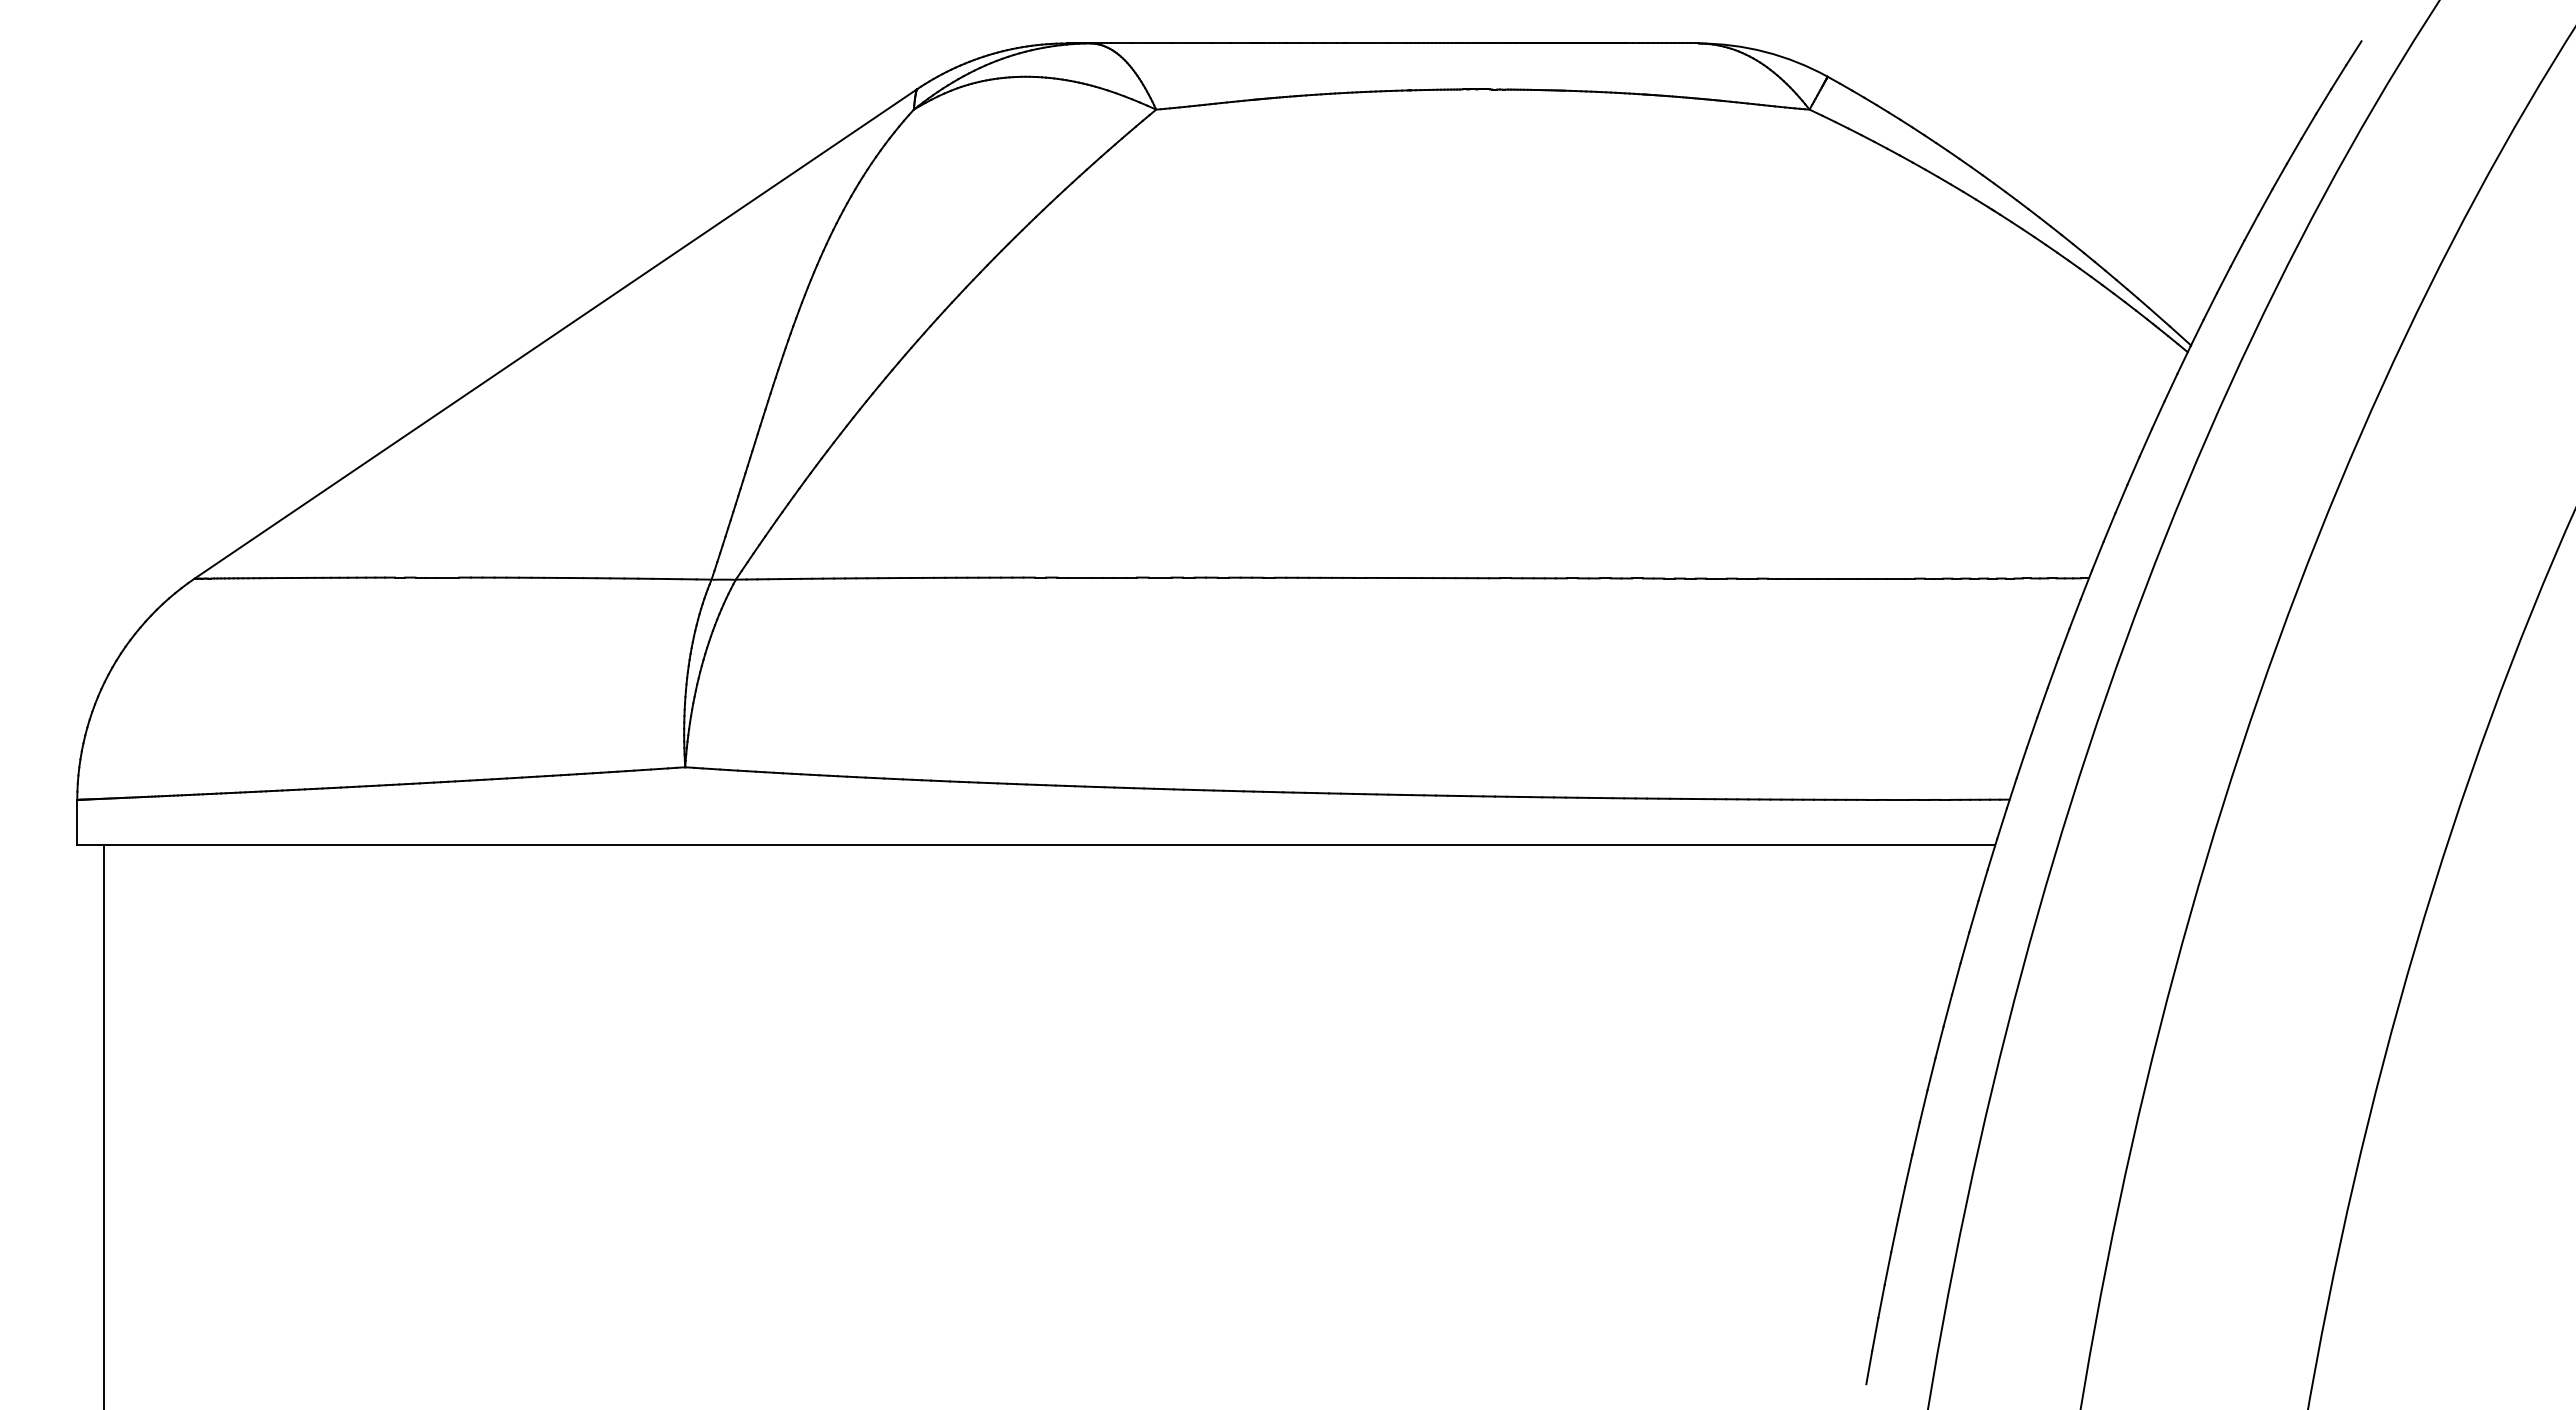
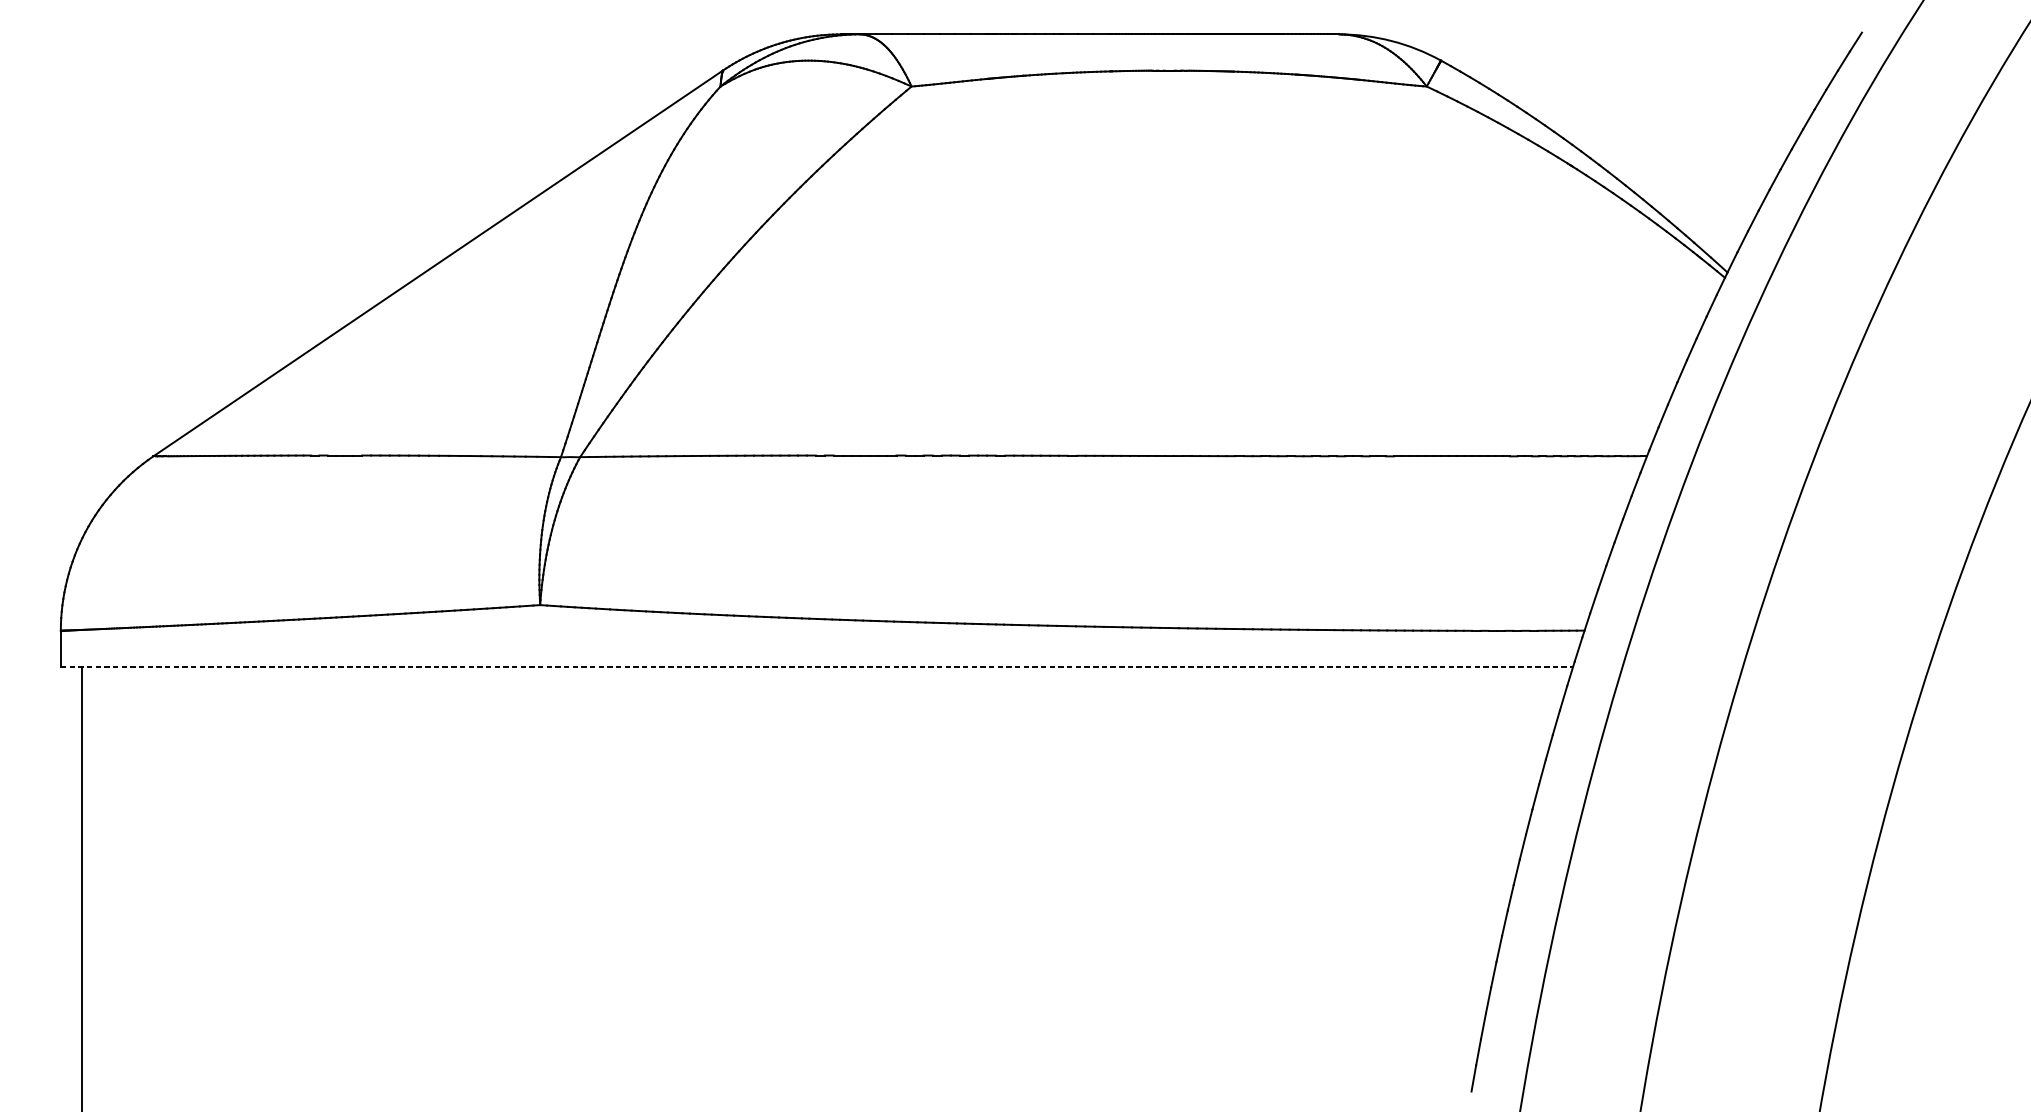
line: (1036, 845) -> (817, 666), solid -> dashed

